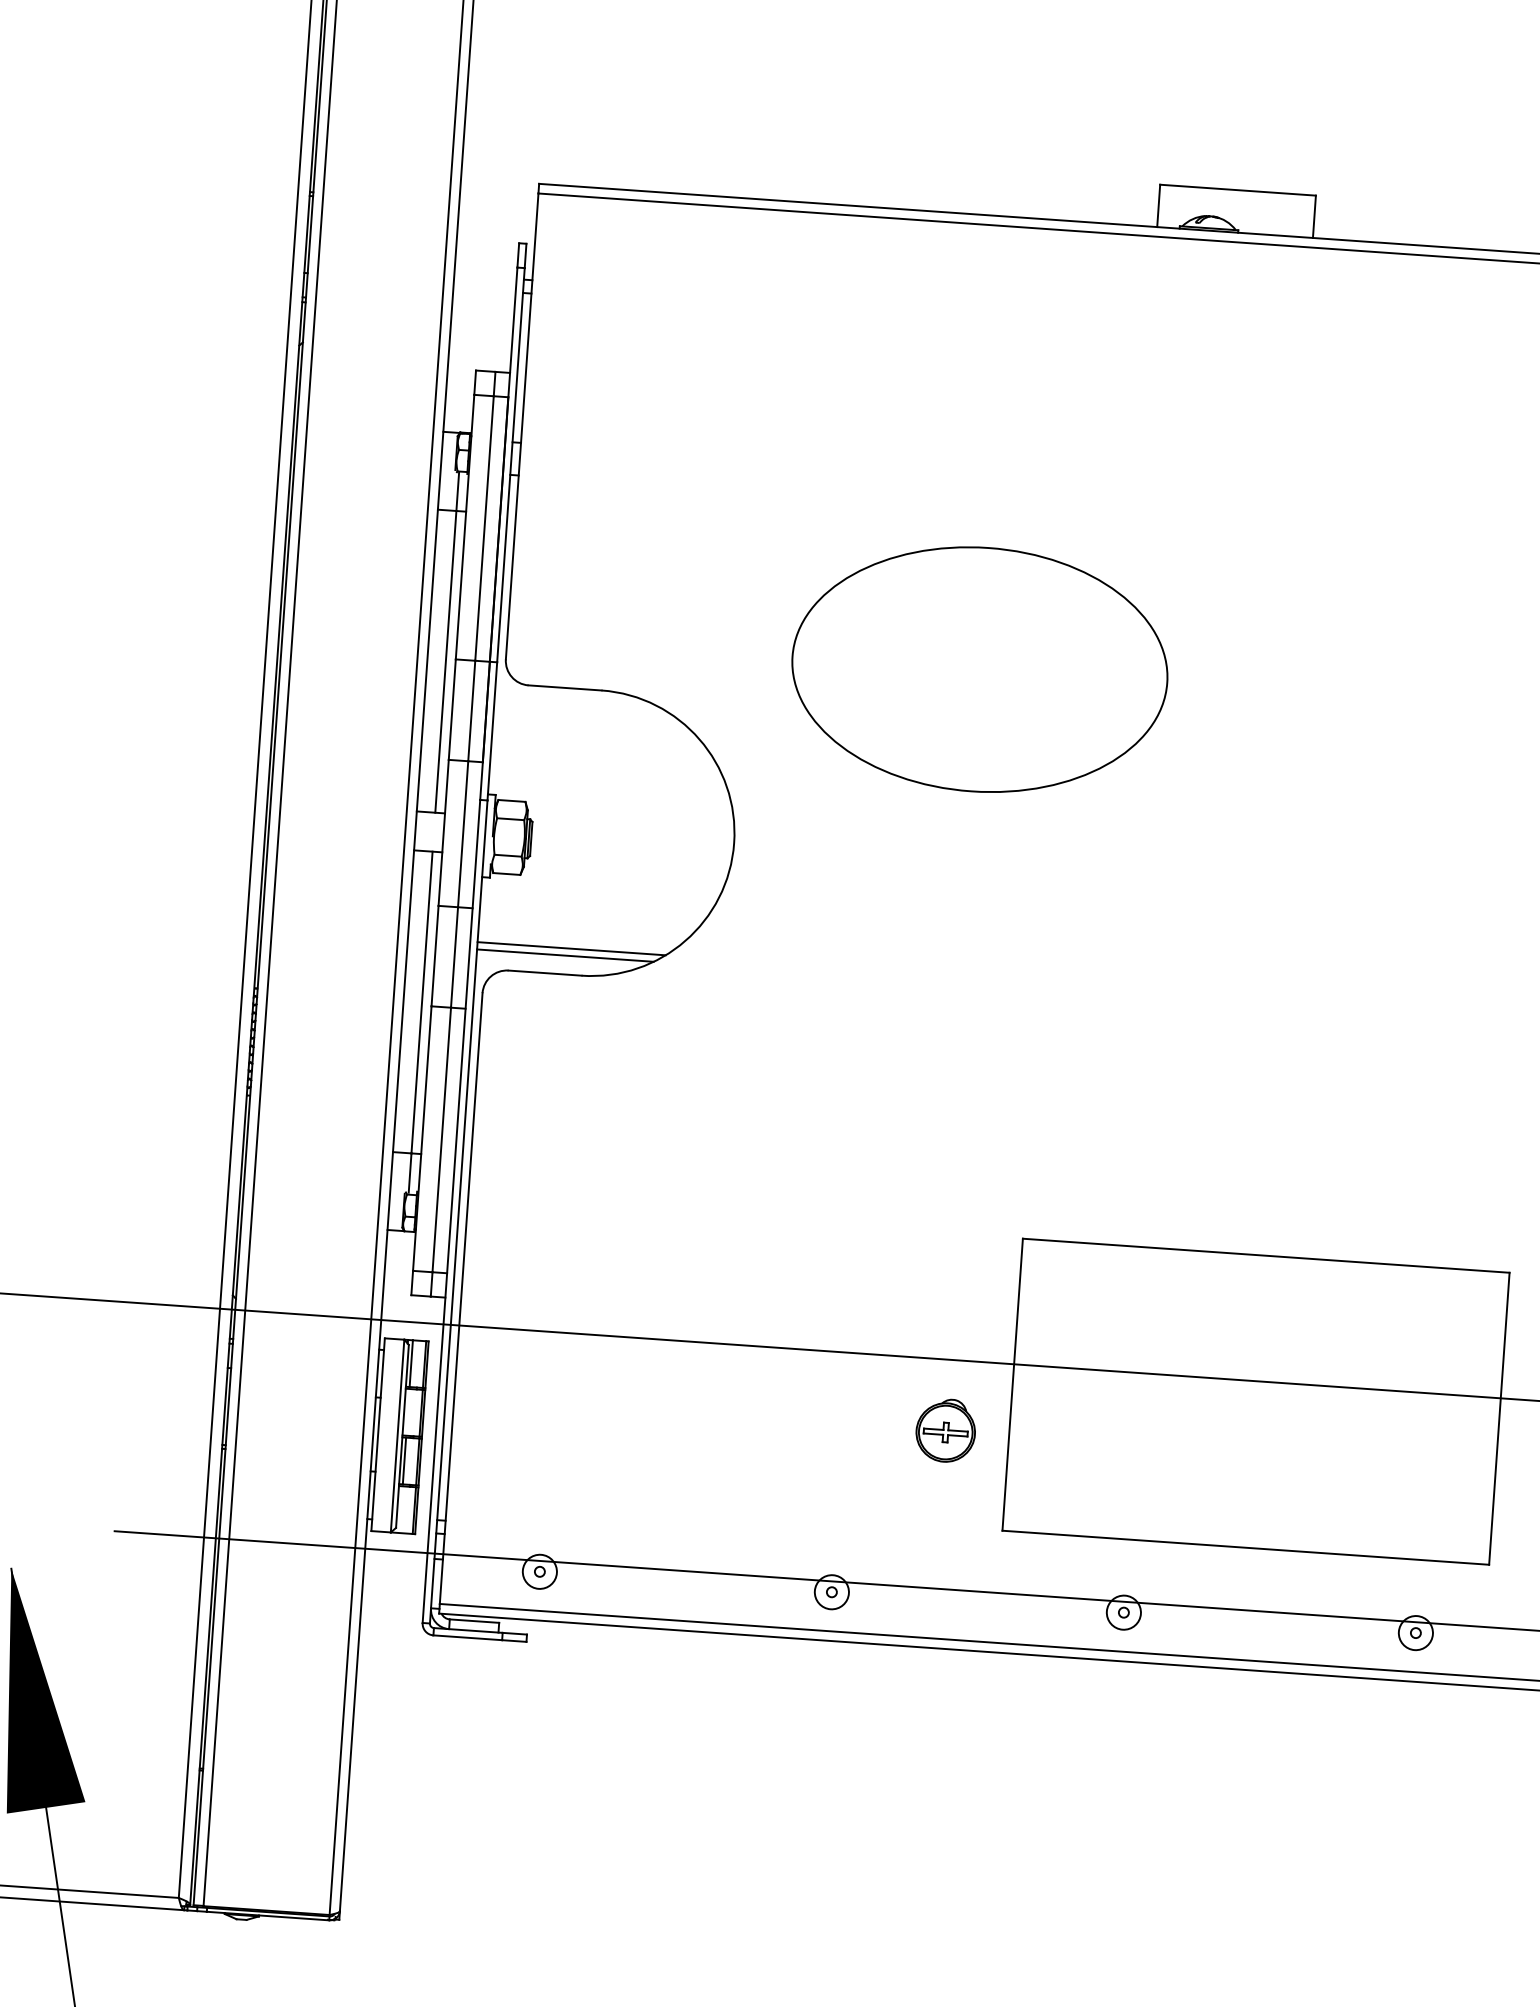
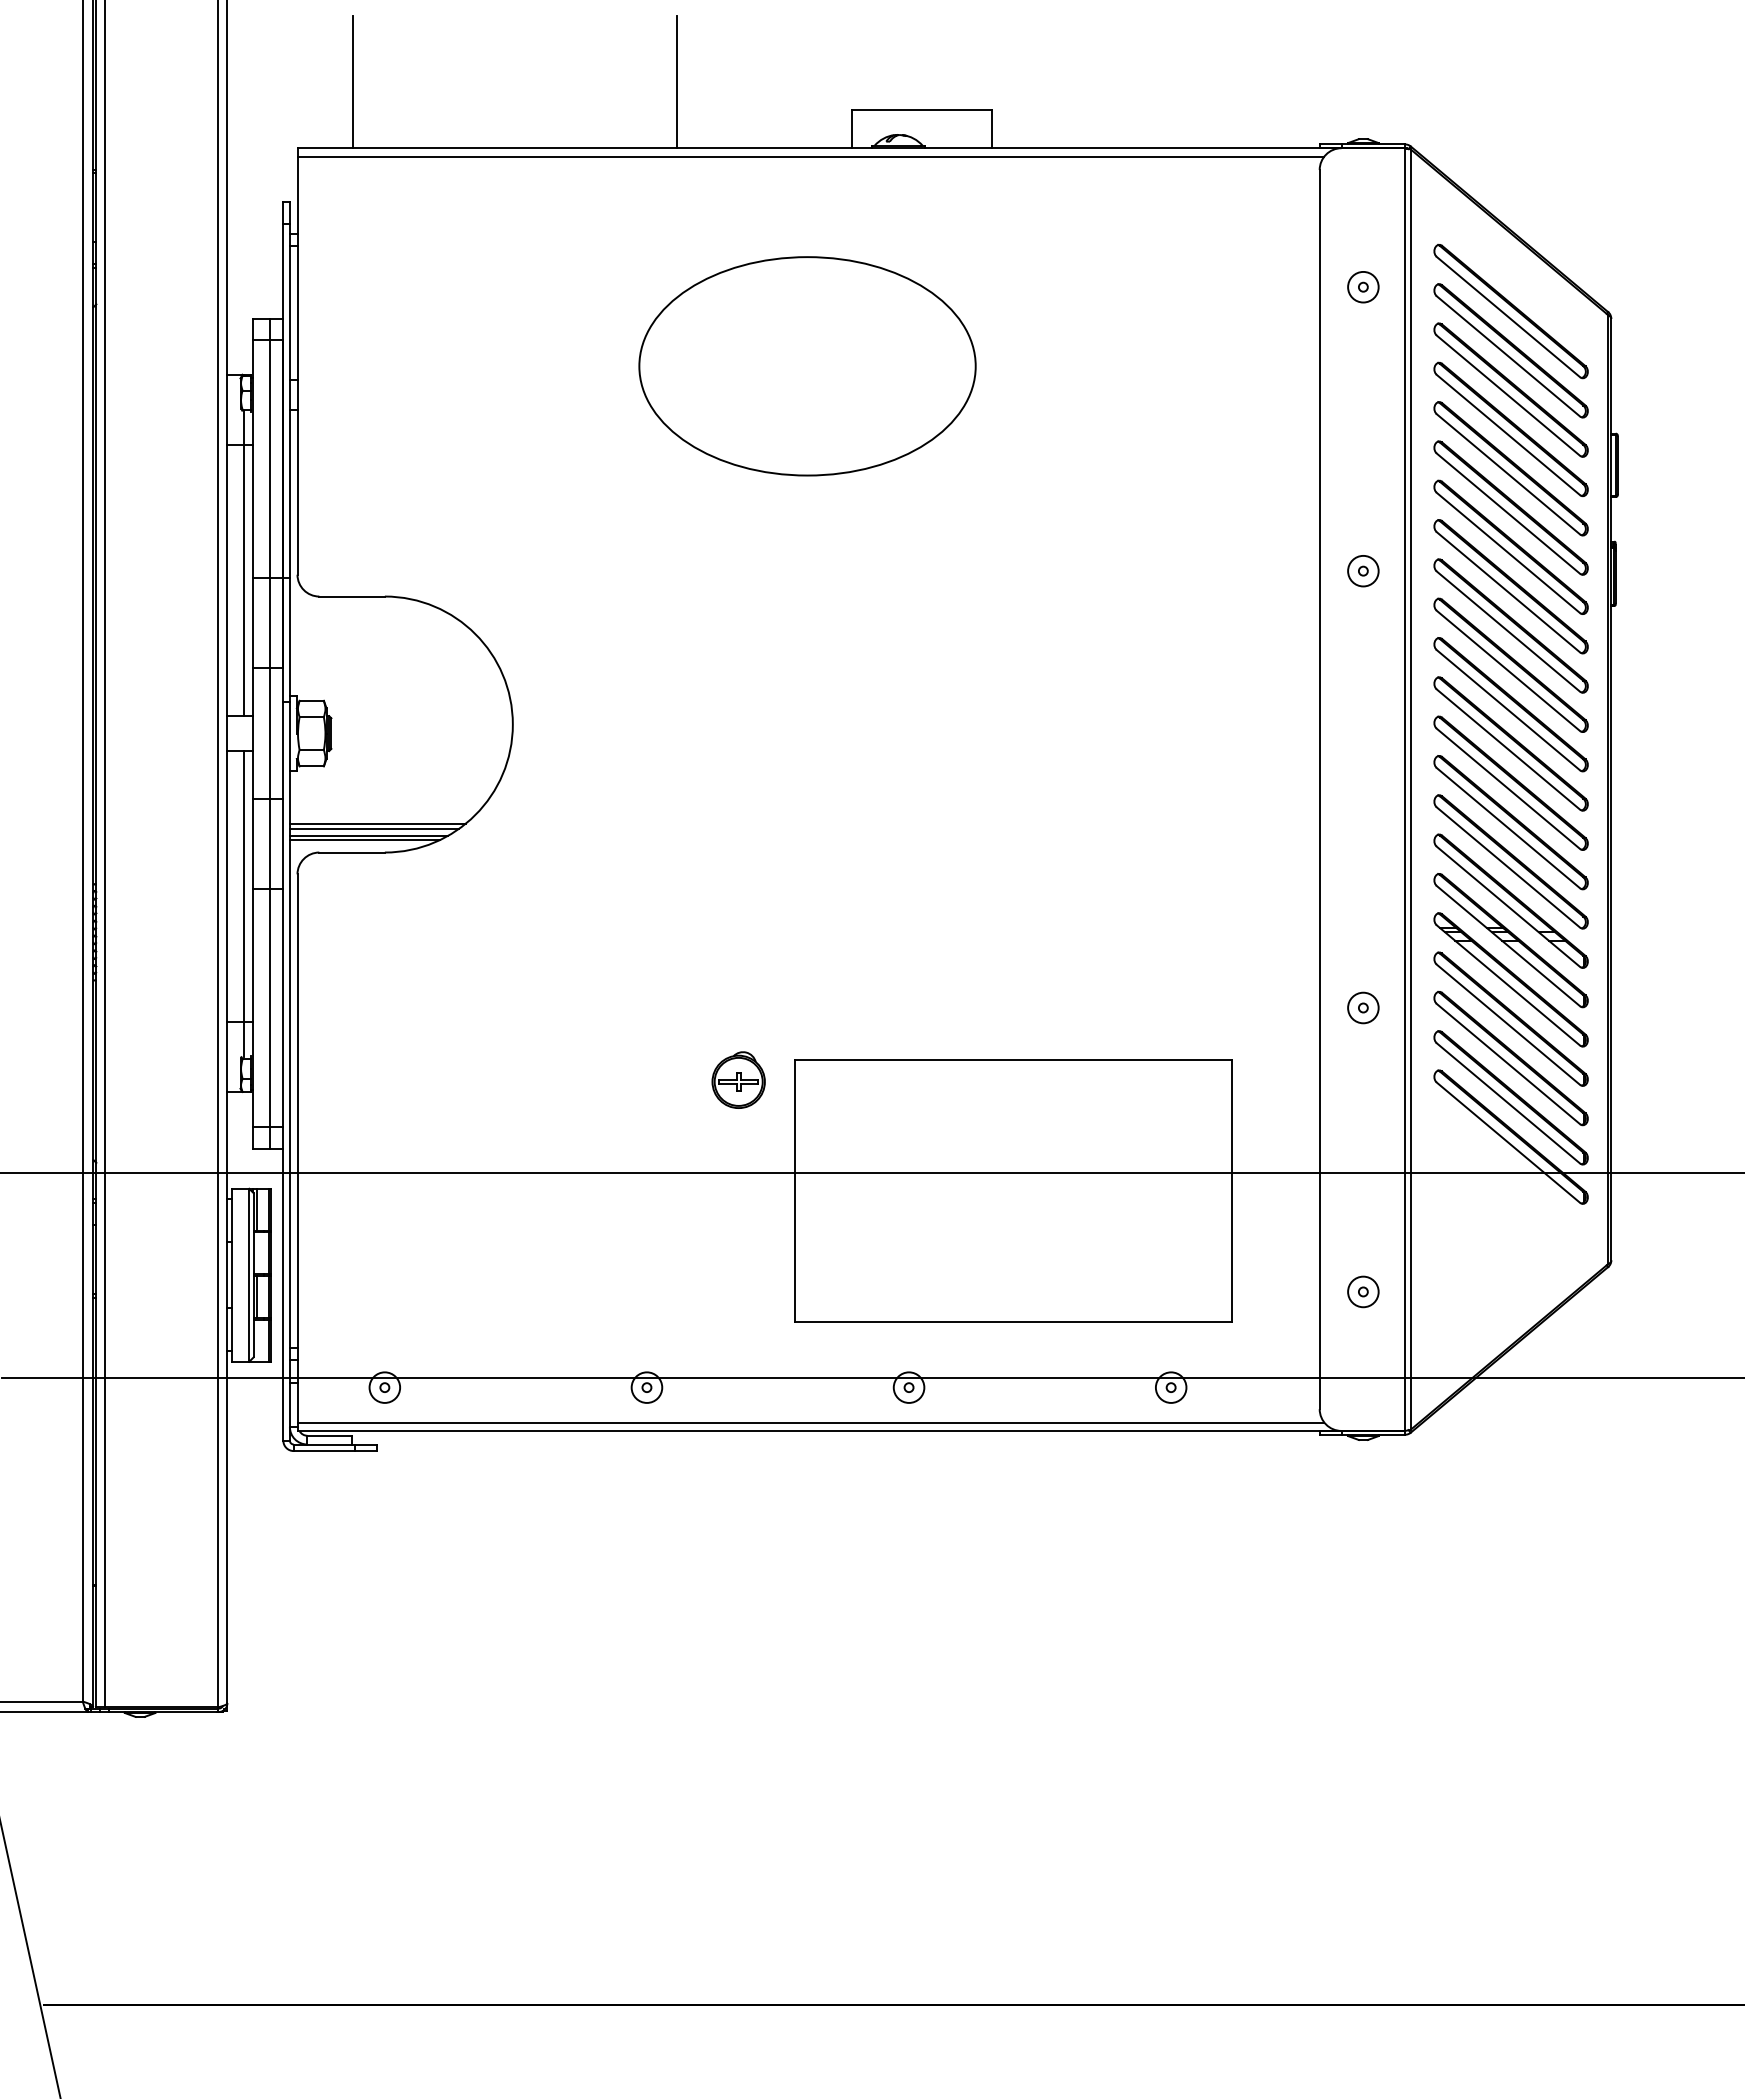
line: (606, 114) -> (353, 81), added
line: (966, 139) -> (676, 81), added
part: (979, 669) -> (807, 366), moved
line: (575, 942) -> (377, 823), added
line: (559, 960) -> (364, 840), added
part: (945, 1429) -> (738, 1079), moved

